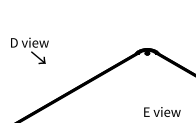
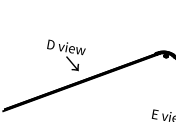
text: (29, 50) -> (64, 55), moved

